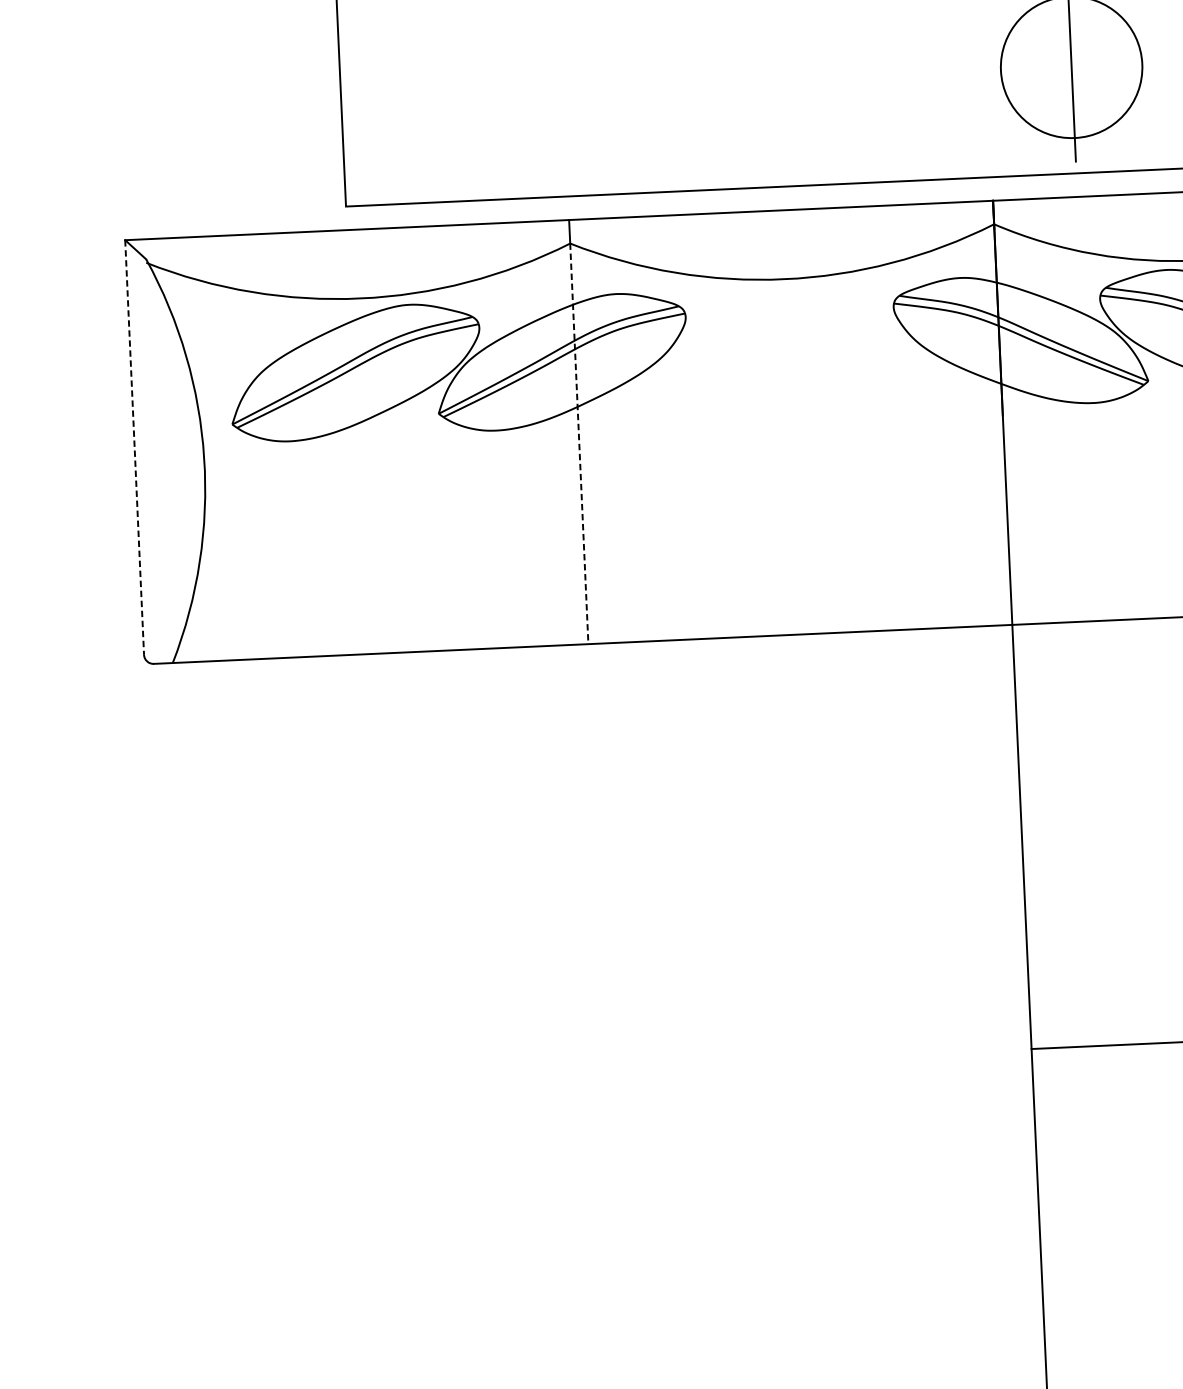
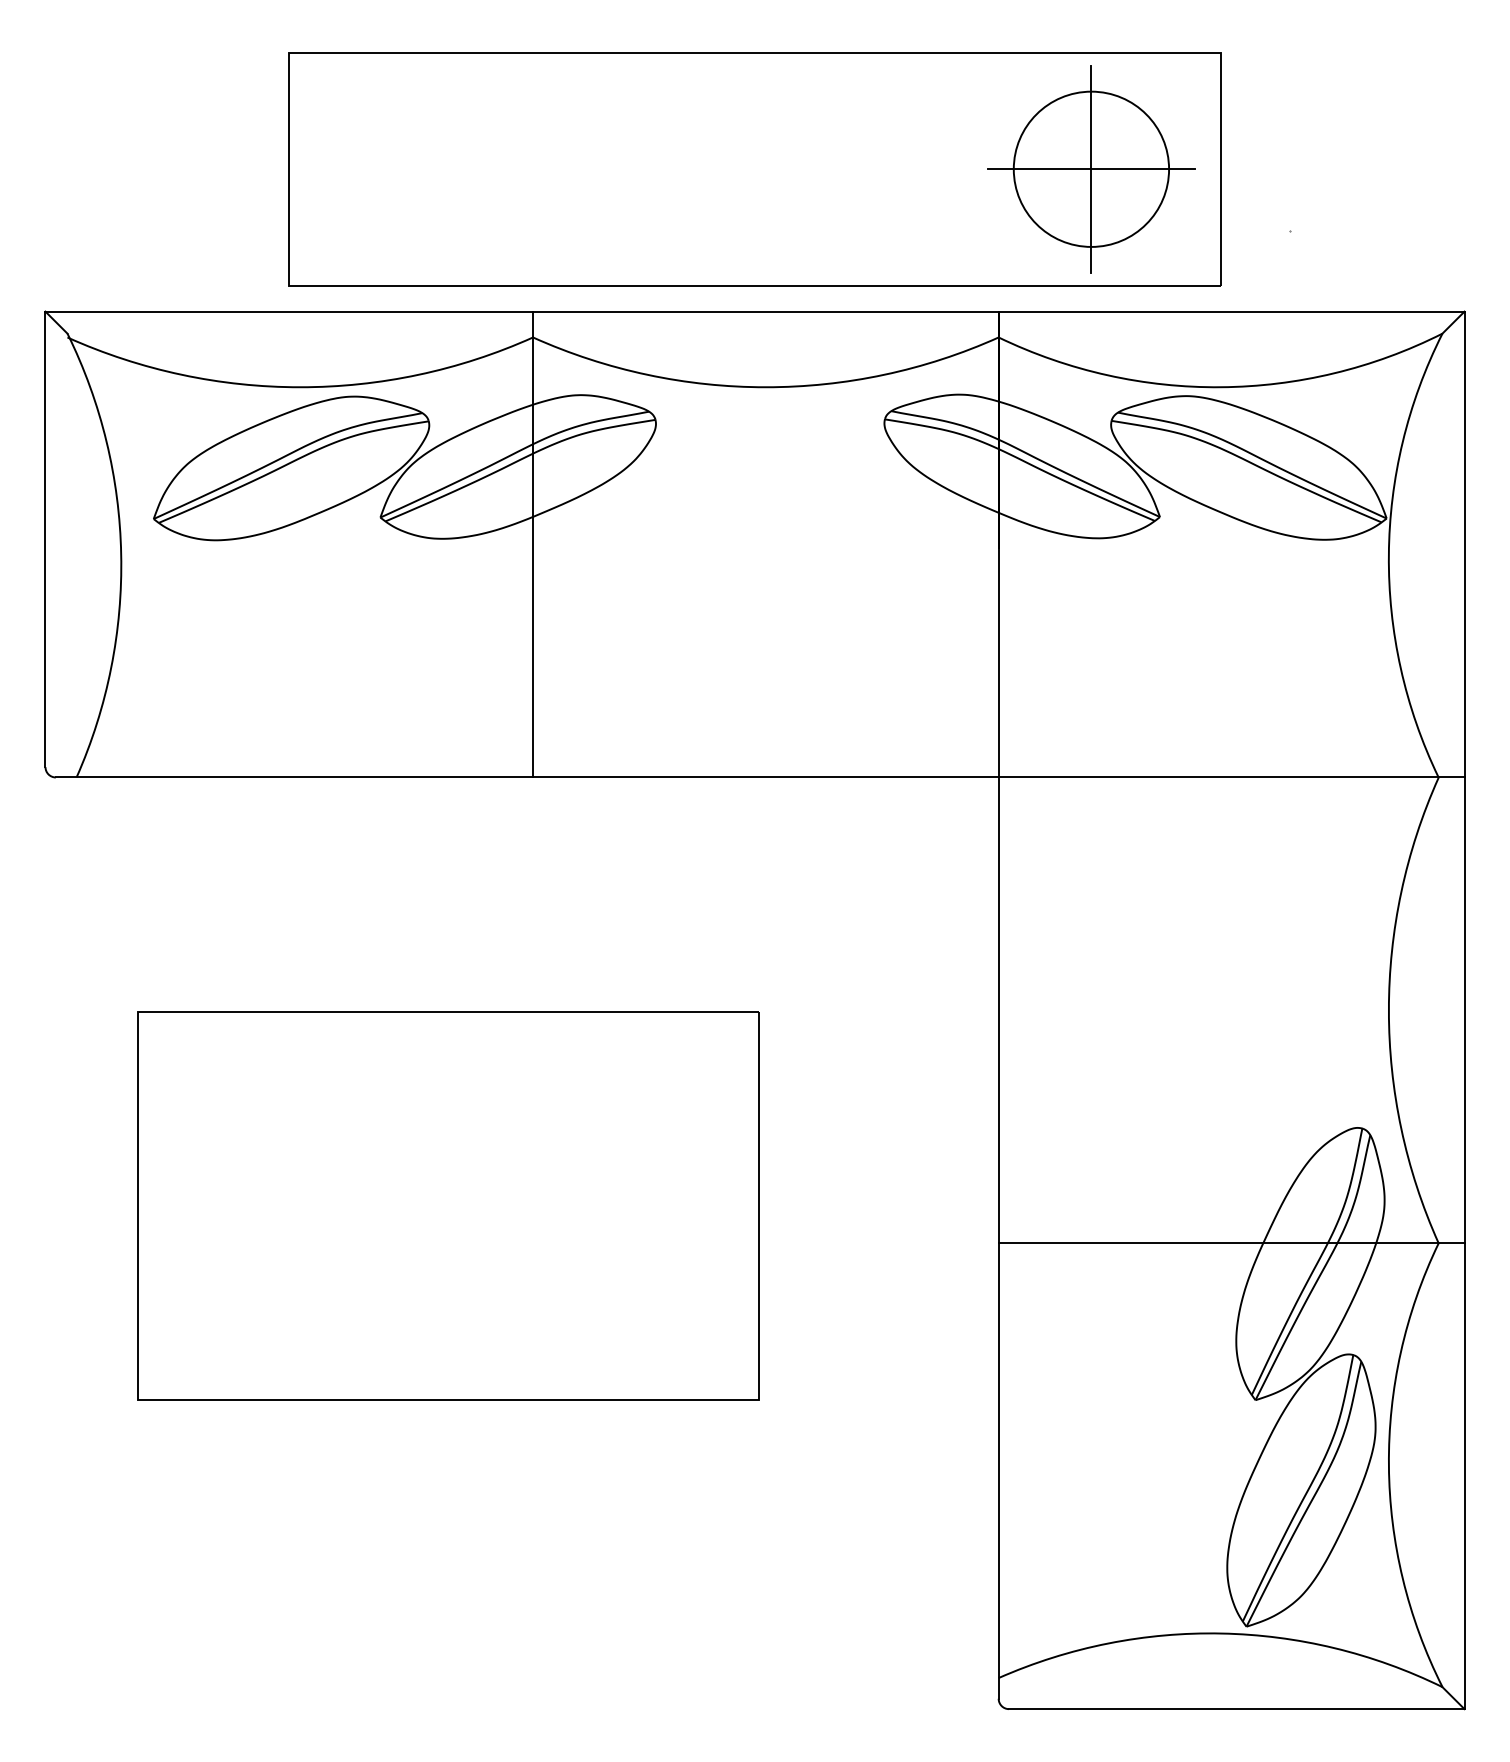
line: (1070, 67) -> (1090, 169), added
line: (579, 443) -> (533, 557), dashed -> solid
line: (134, 447) -> (45, 539), dashed -> solid
part: (529, 1037) -> (448, 1205), added

